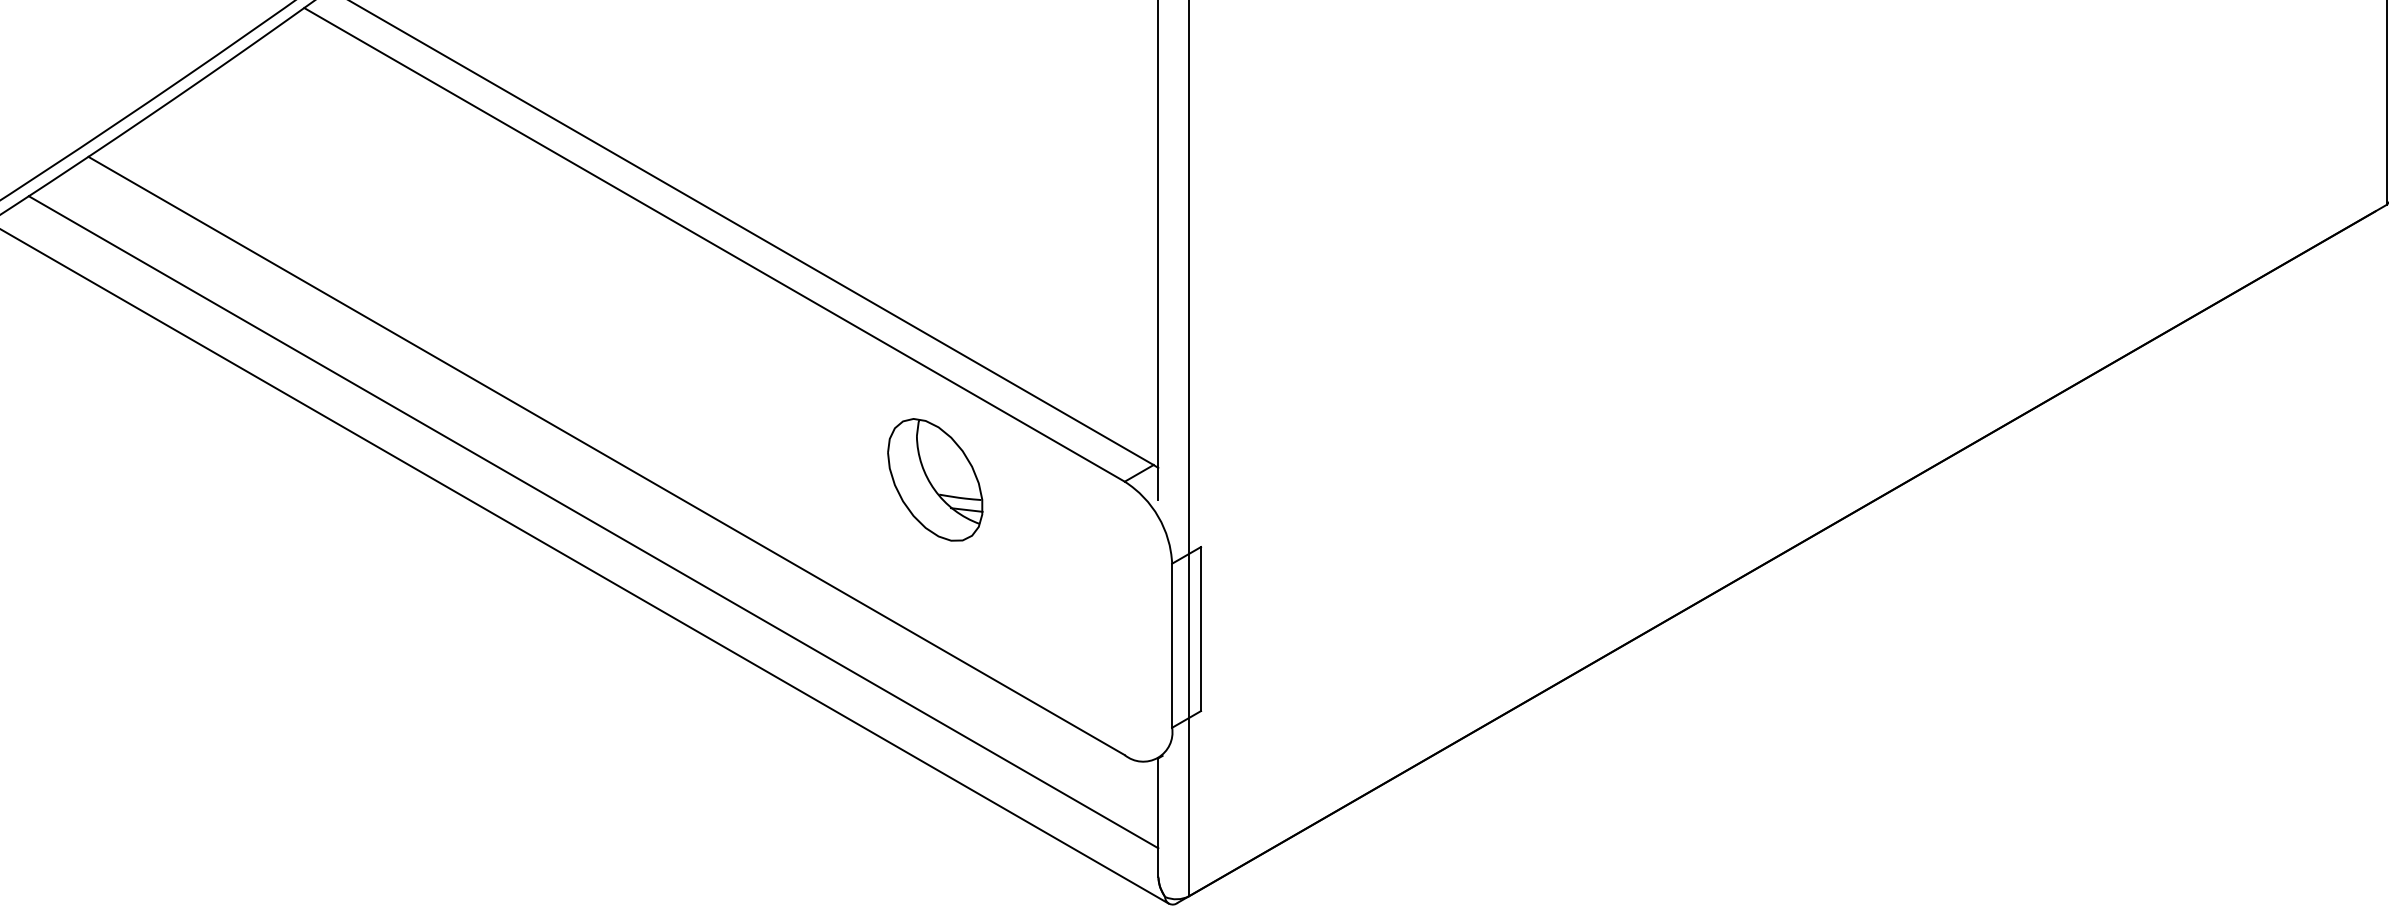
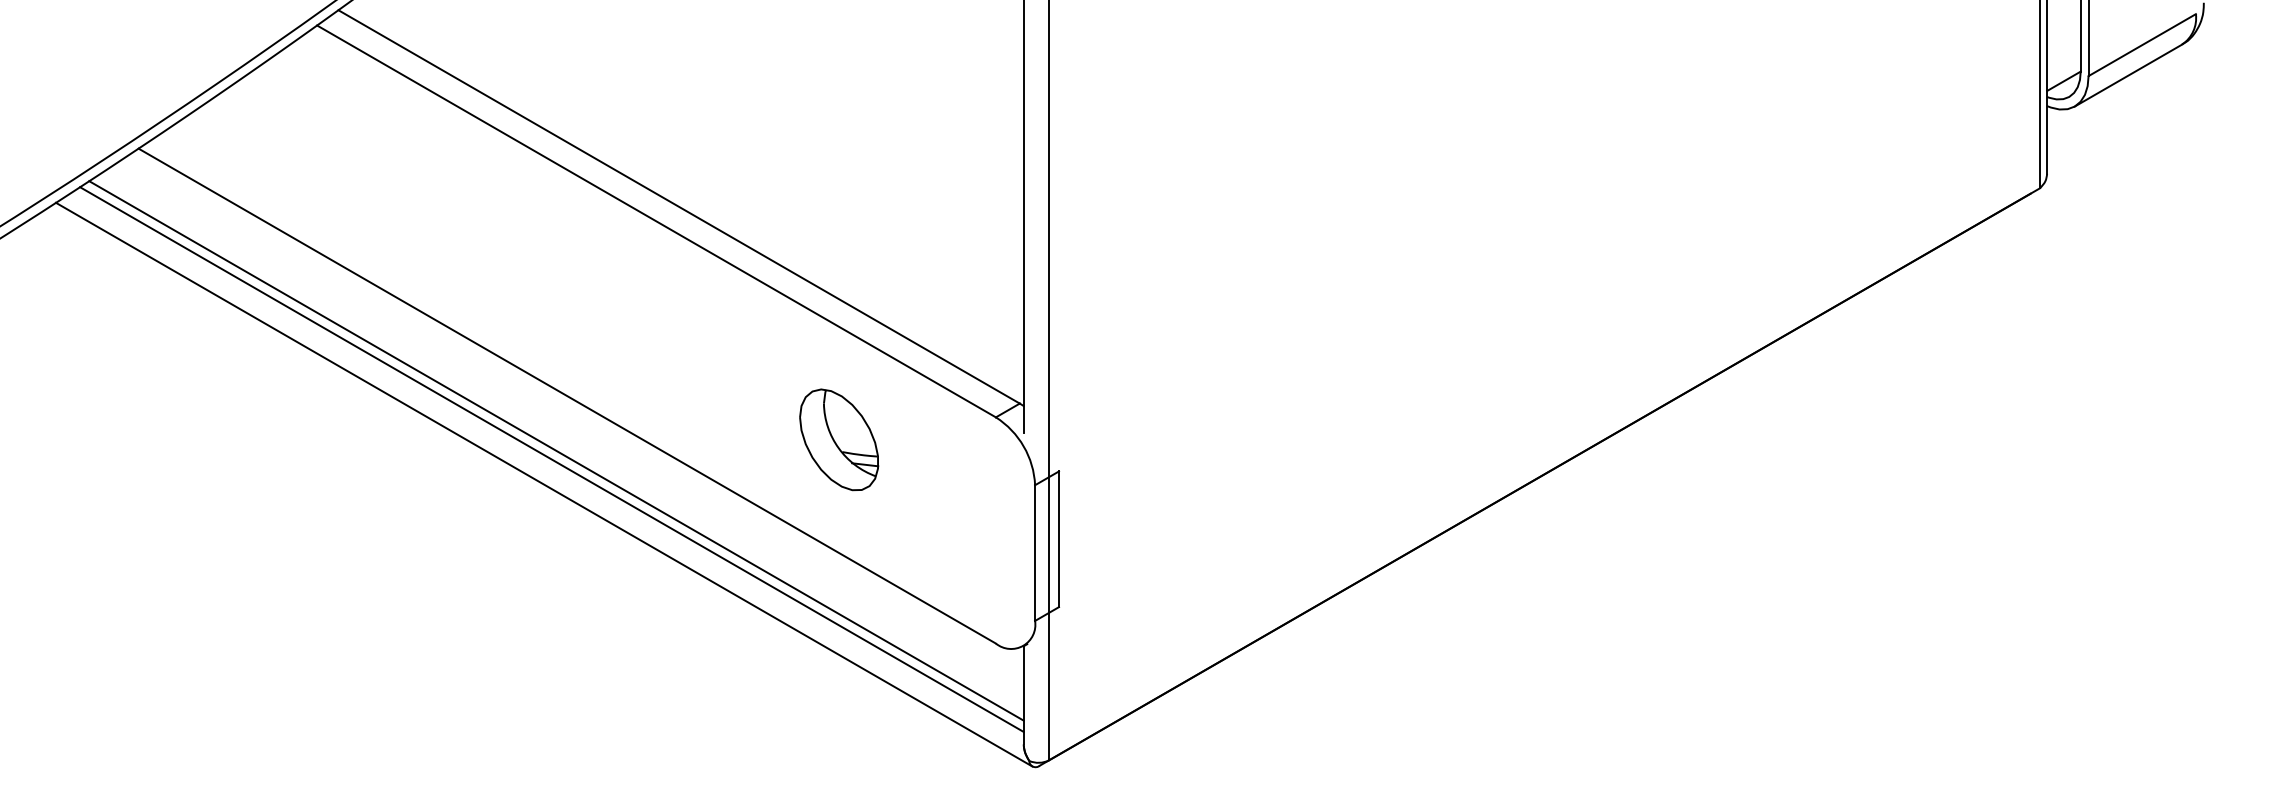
part: (935, 479) -> (839, 439), moved
line: (587, 532) -> (551, 459), added

